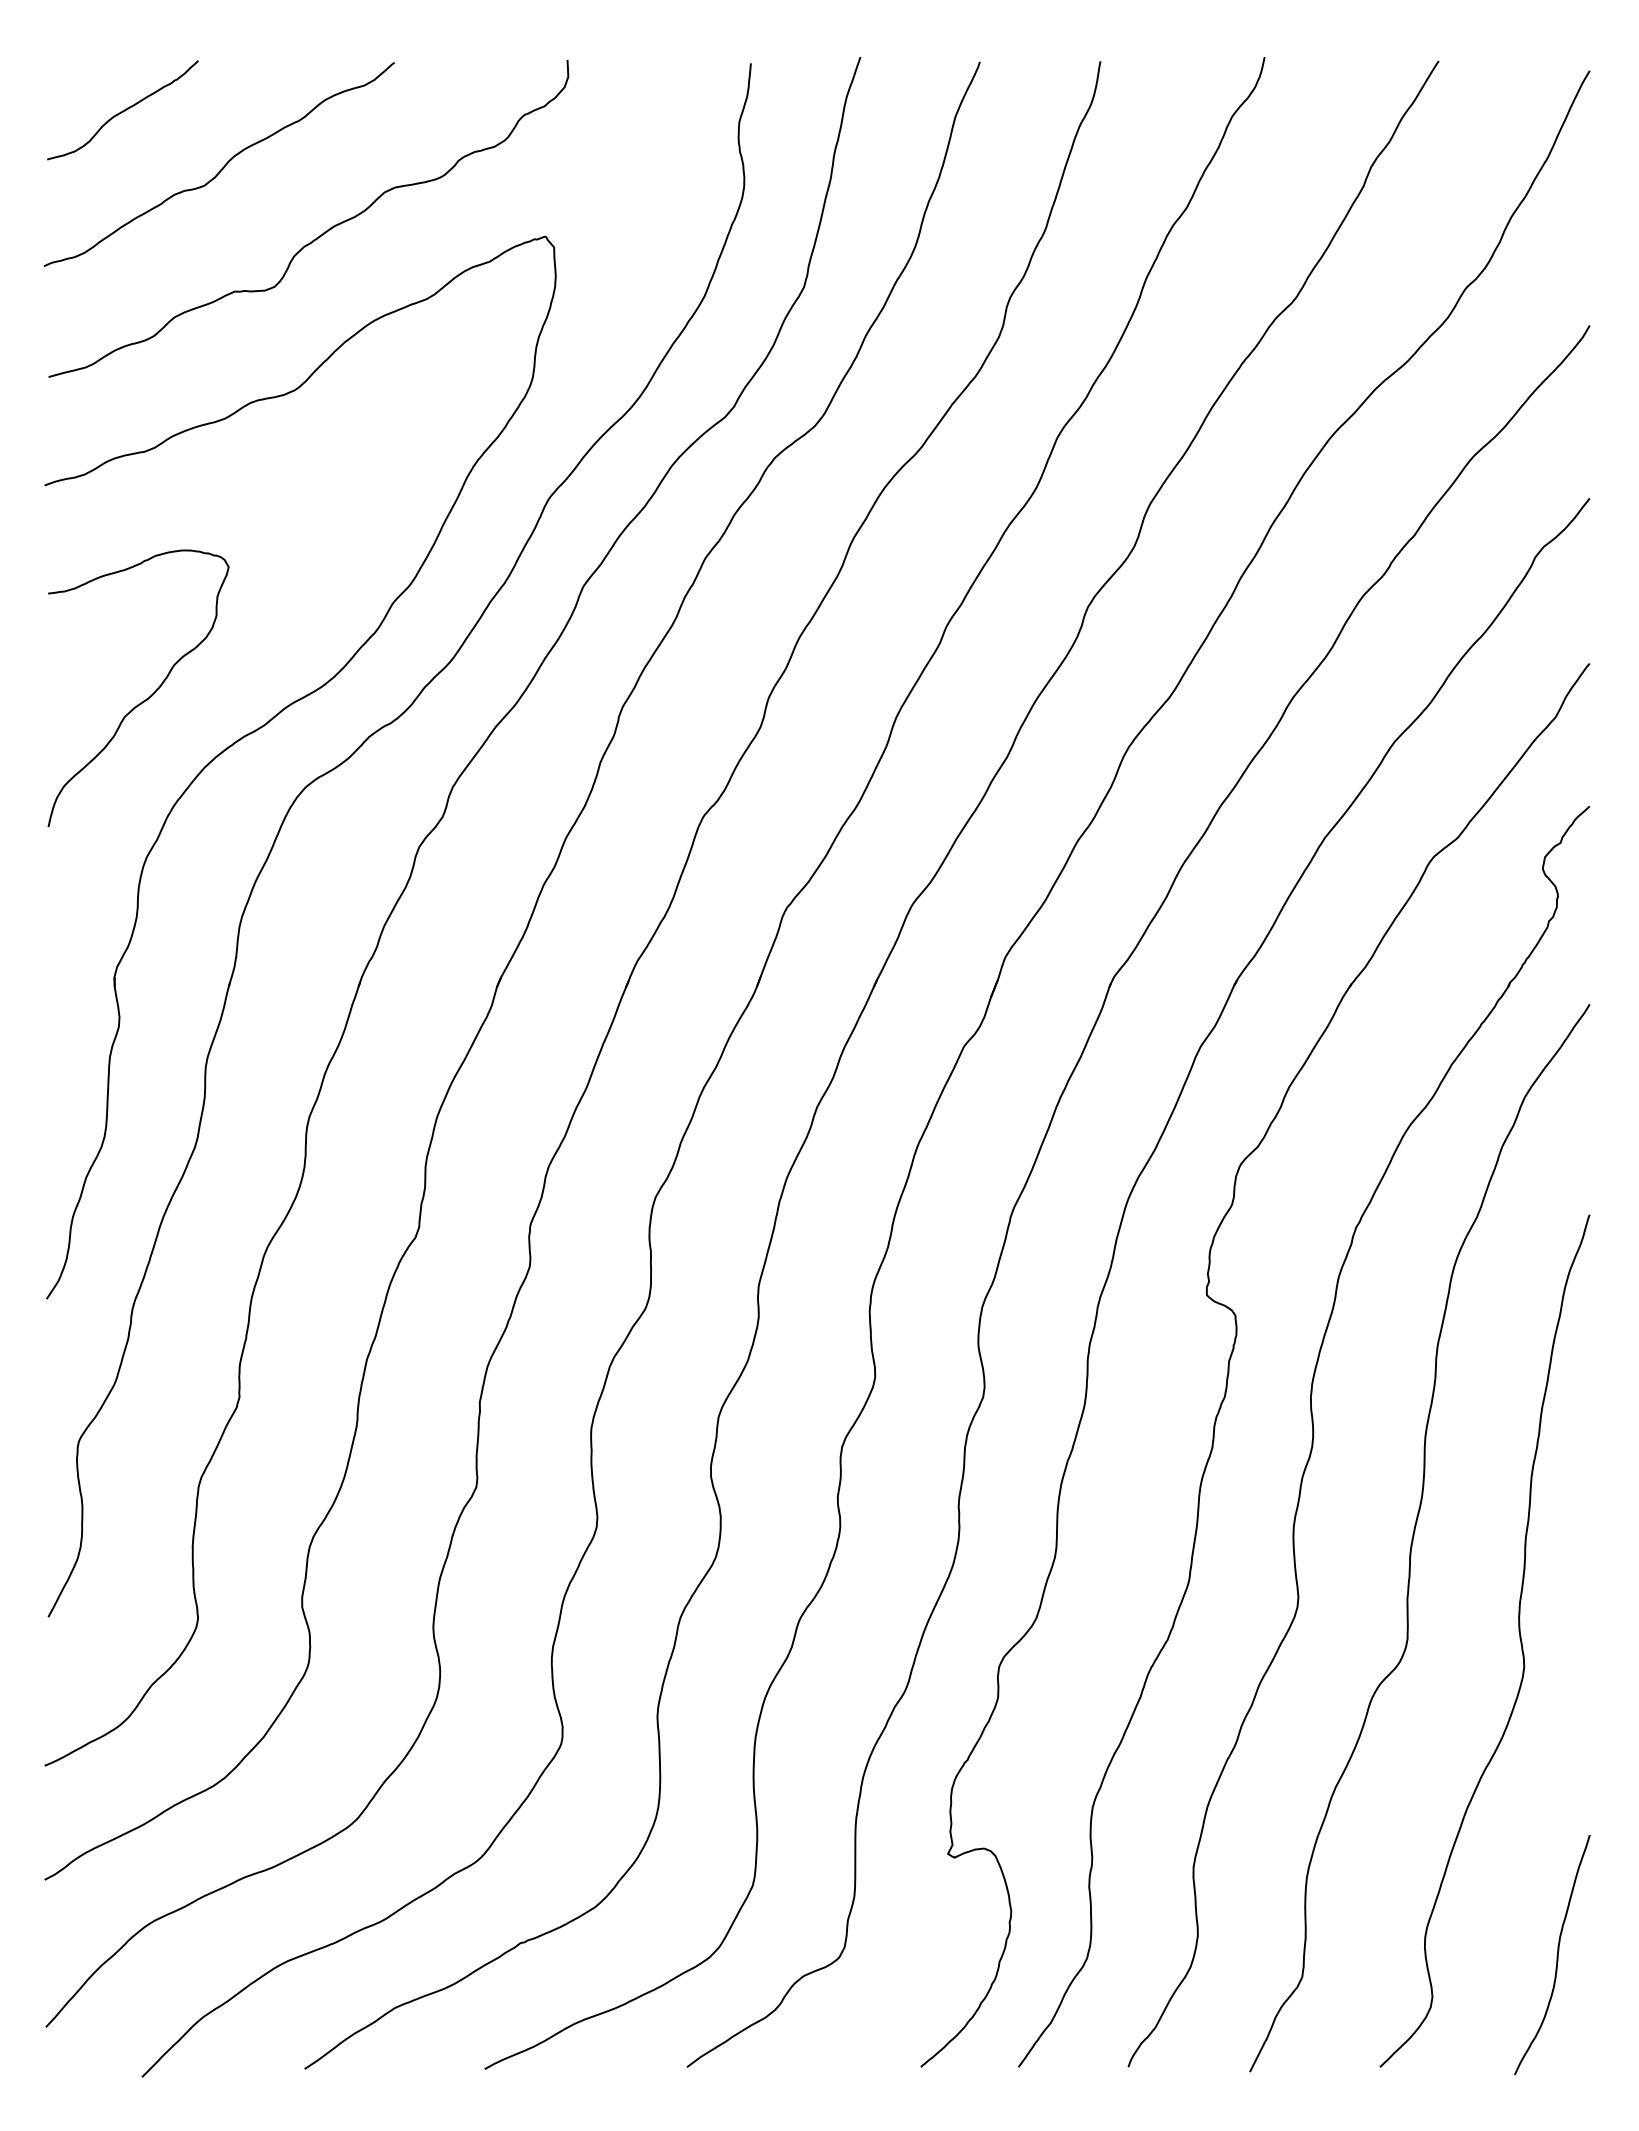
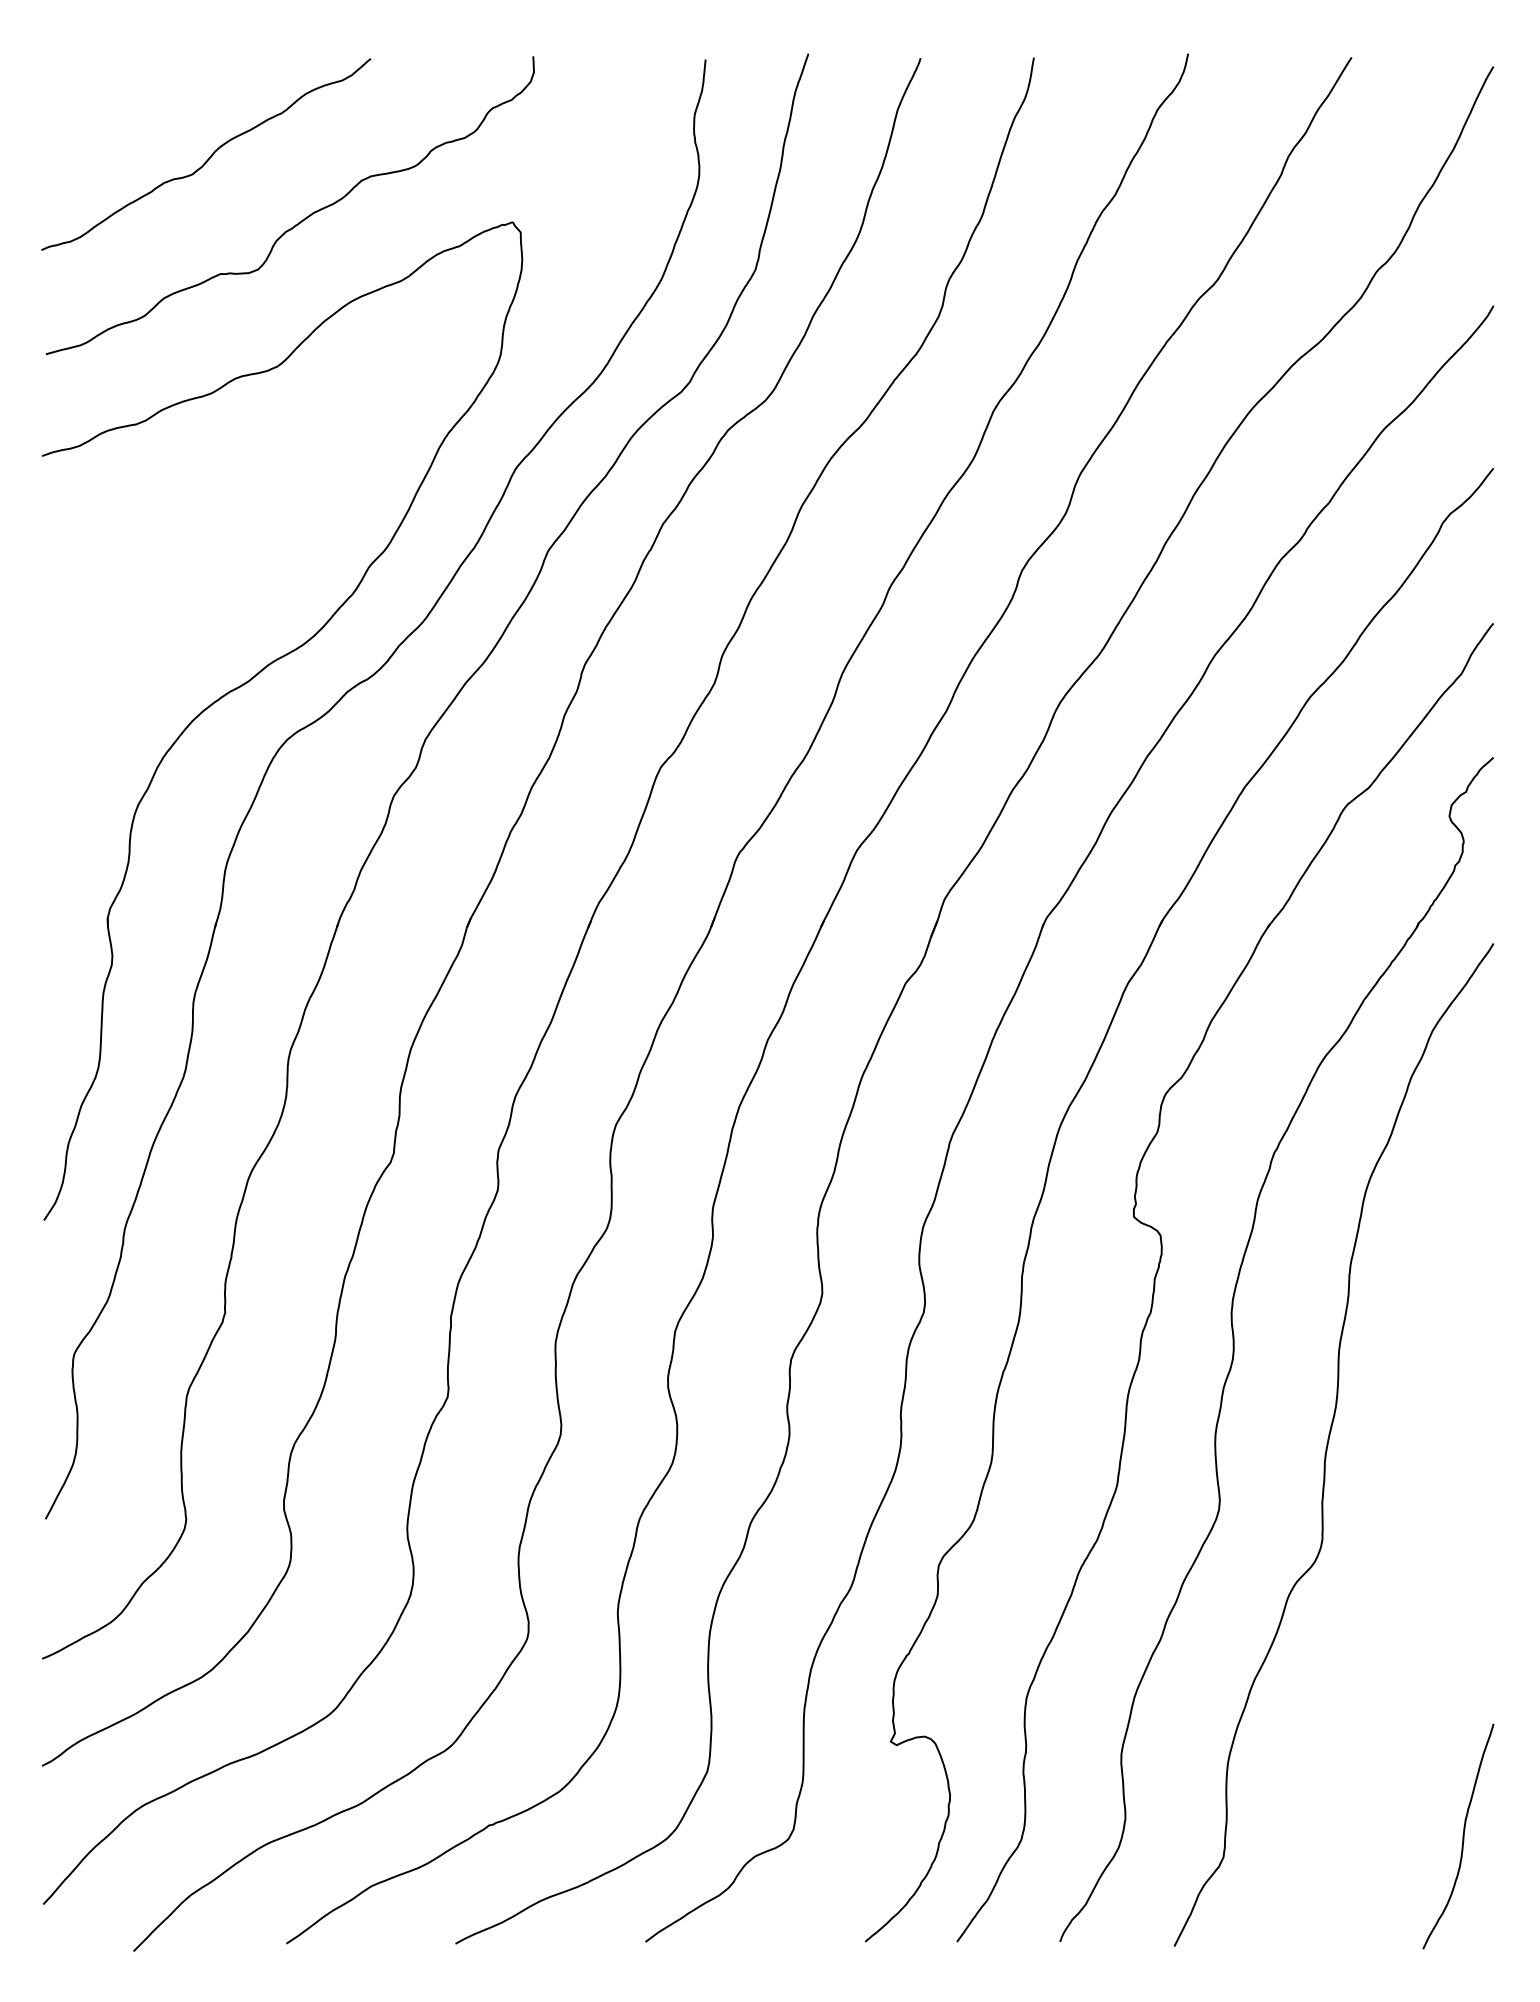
curve: (122, 110) -> (115, 103), removed
curve: (146, 698) -> (137, 656), removed
curve: (1518, 1632) -> (1426, 1533), removed

